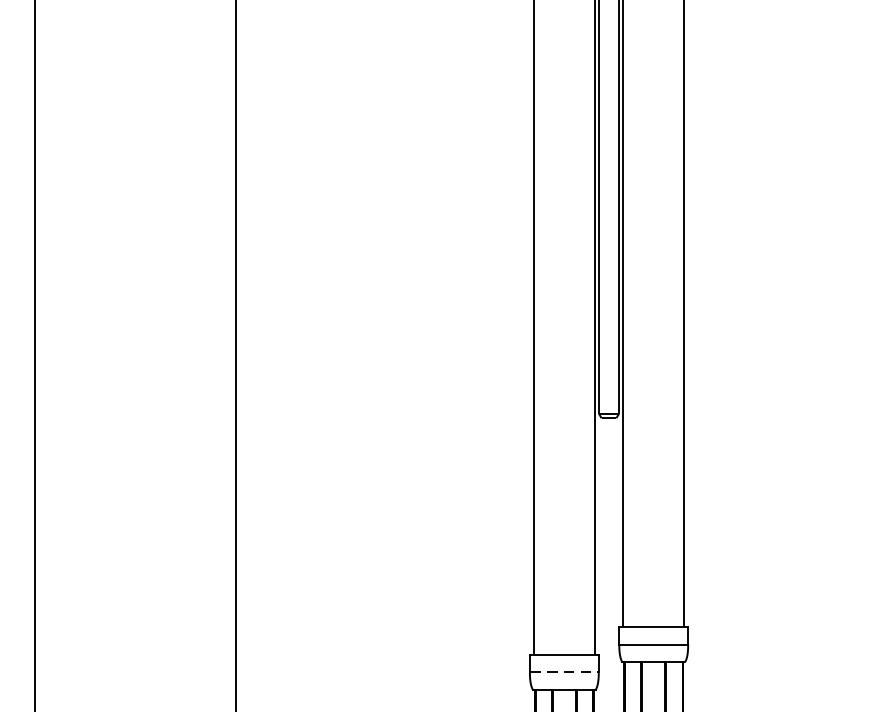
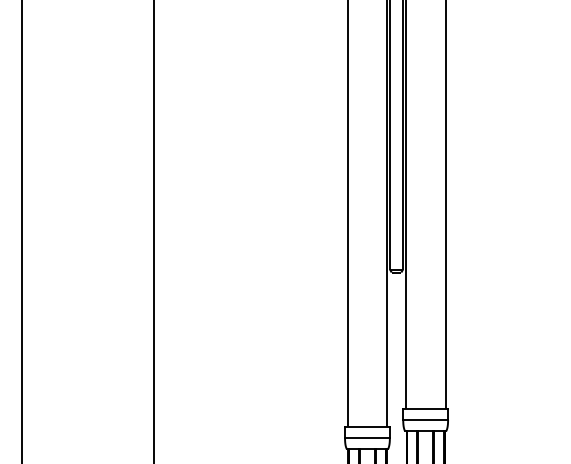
line: (564, 673) -> (367, 438), dashed -> solid

